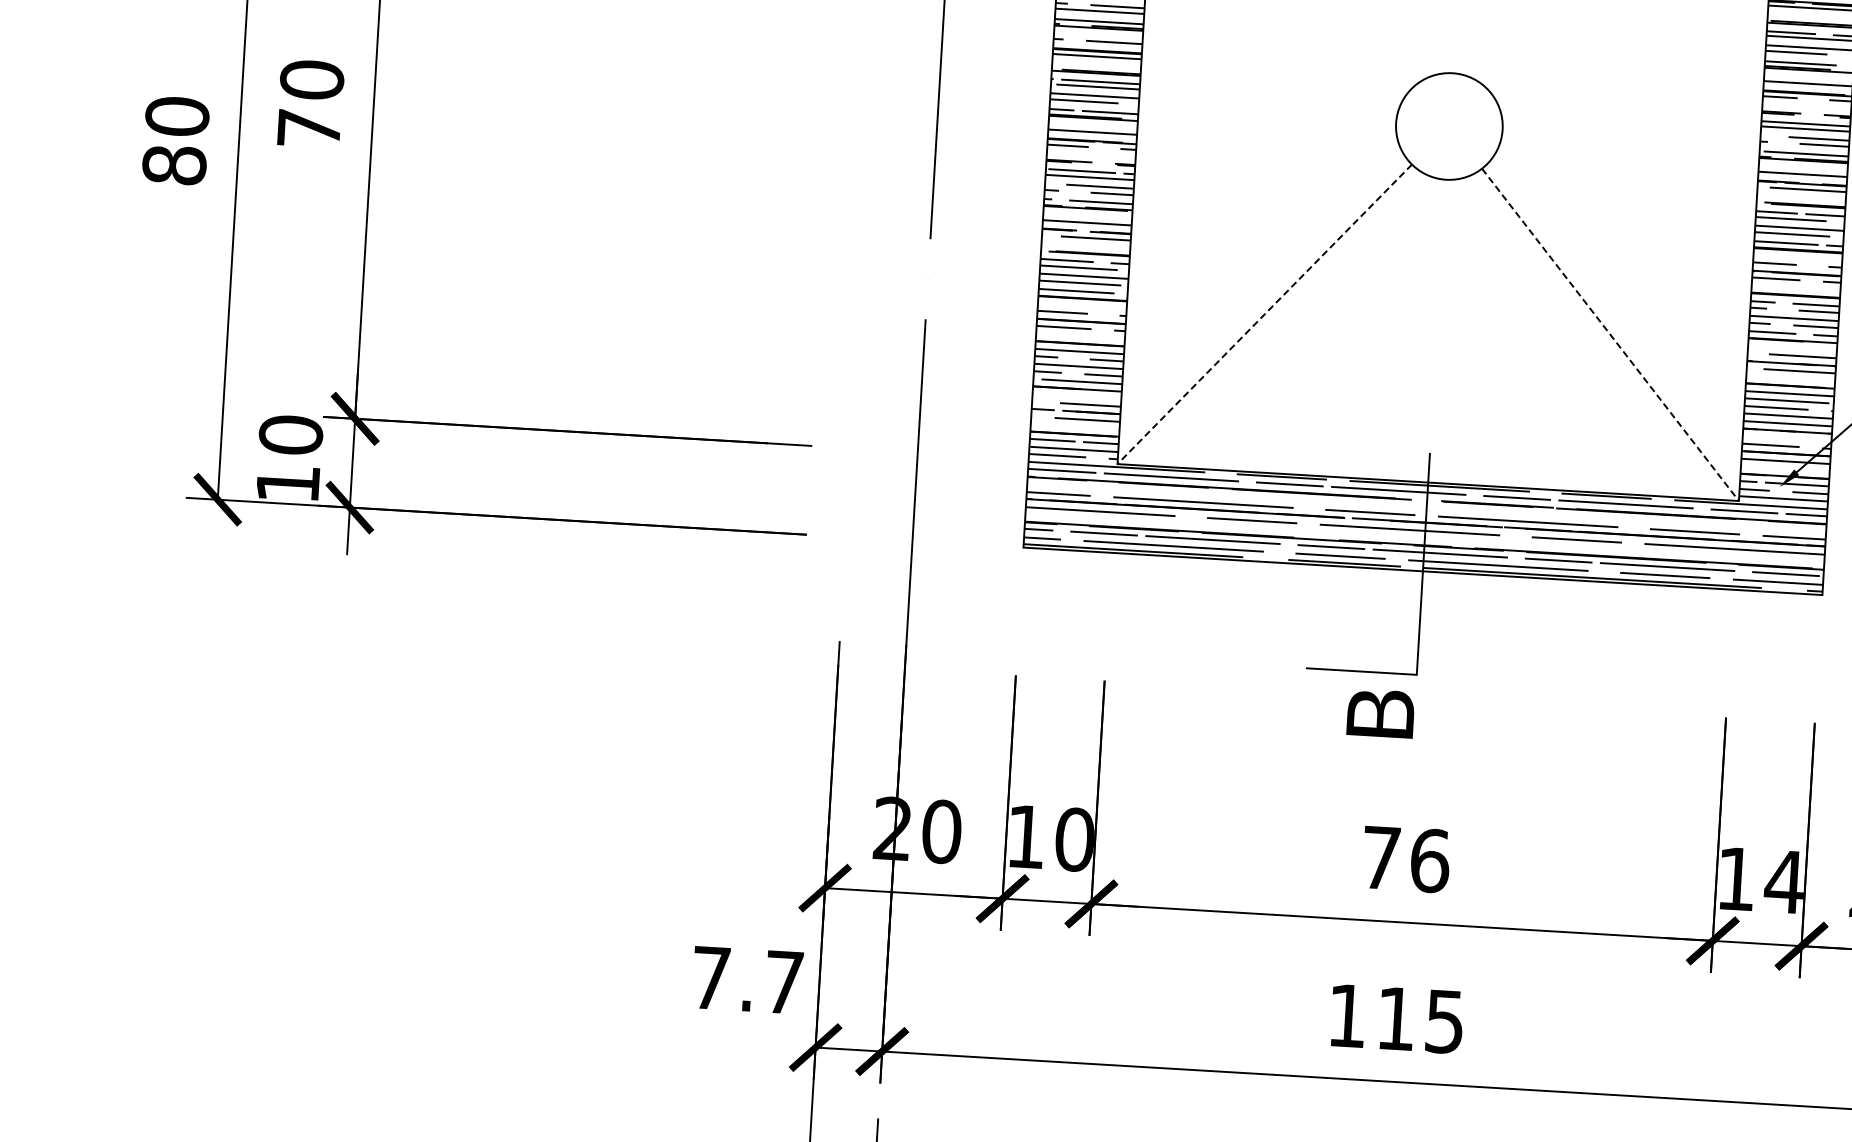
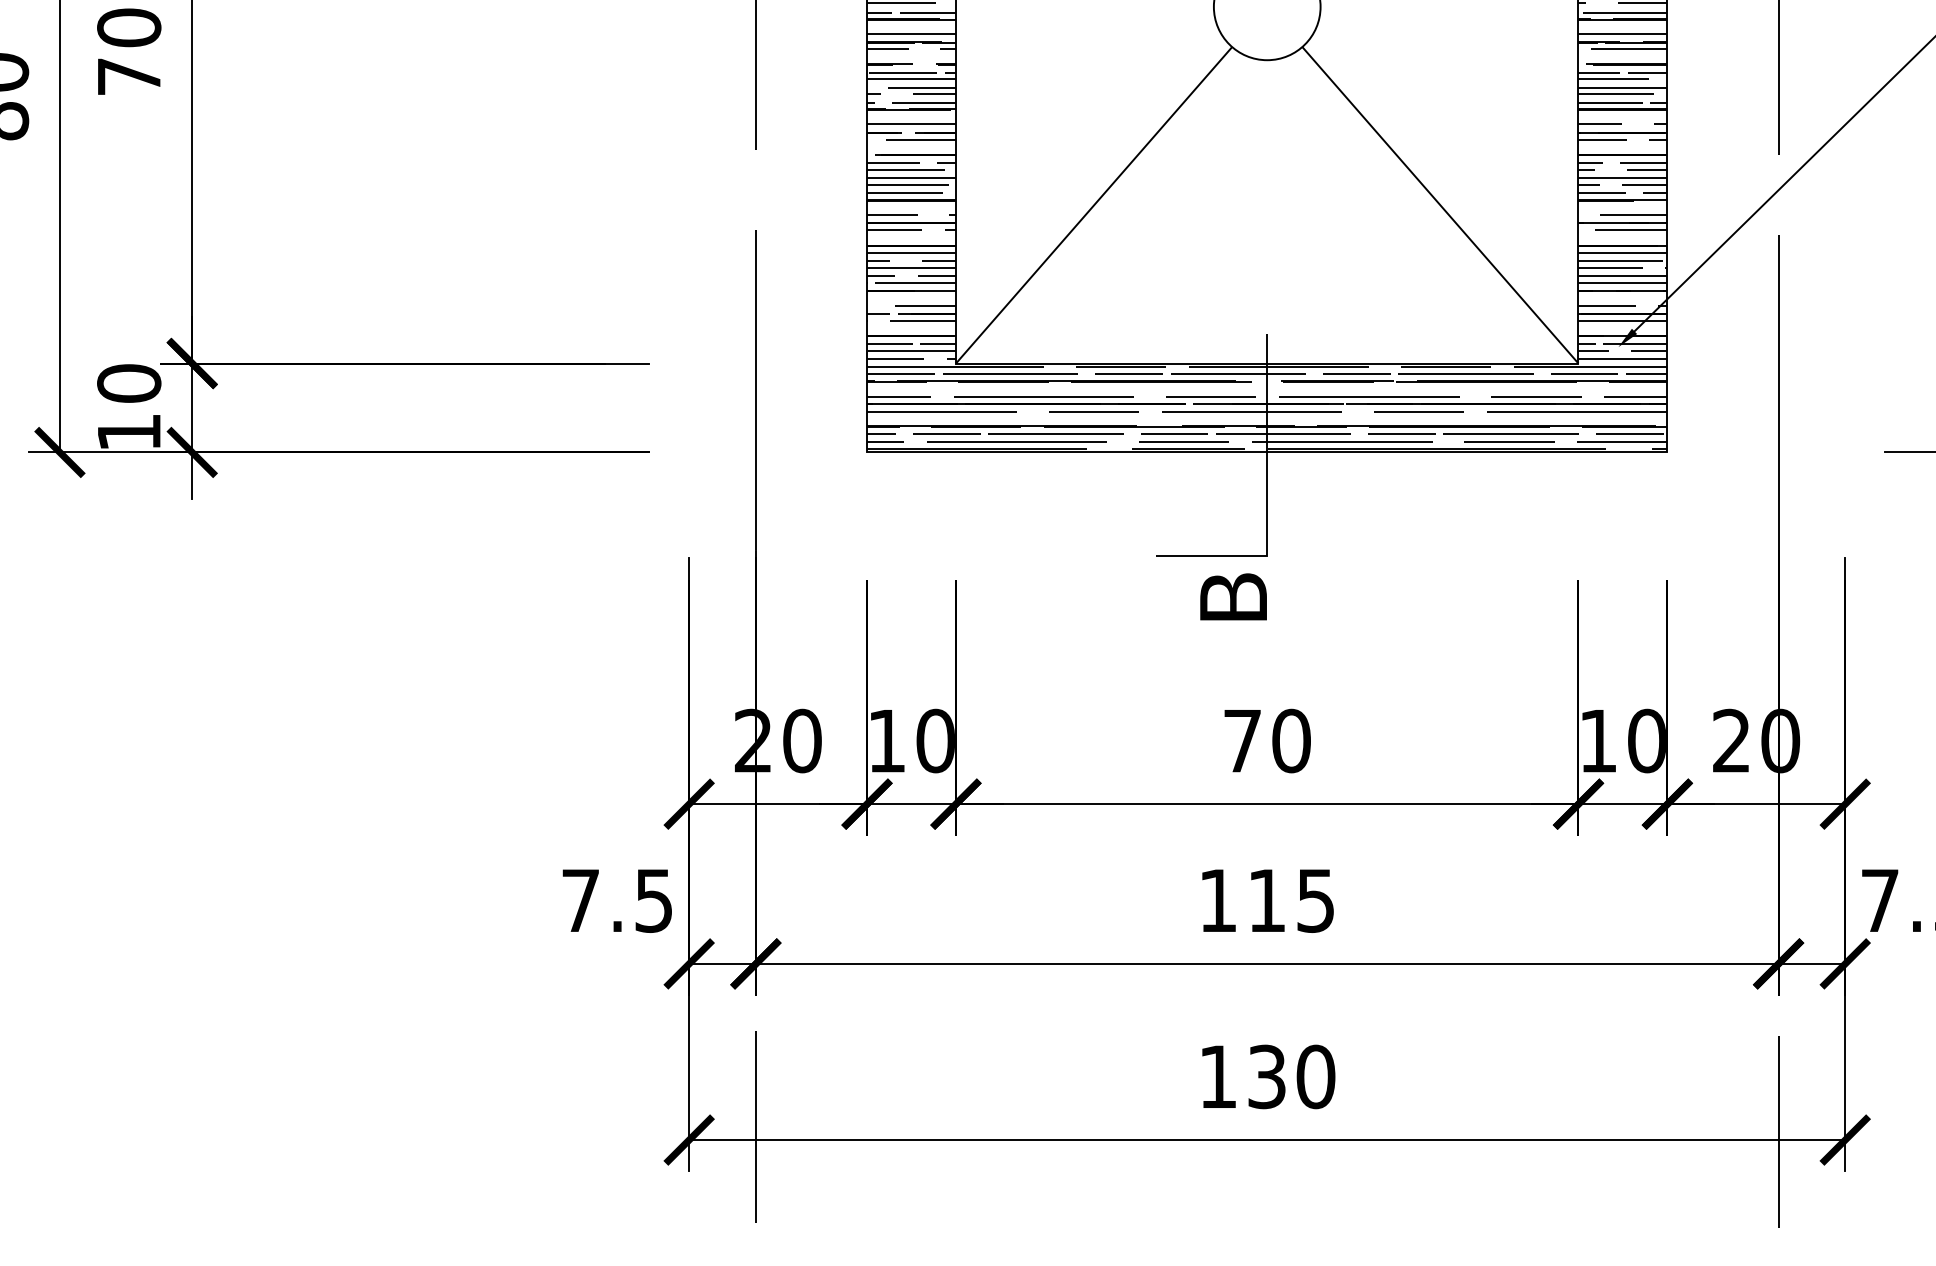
line: (1264, 314) -> (1093, 205), dashed -> solid
line: (1610, 335) -> (1440, 205), dashed -> solid
text: (1430, 860) -> (1291, 740), 76 -> 70
text: (1783, 881) -> (1645, 740), 14 -> 10
text: (783, 982) -> (653, 900), 7.7 -> 7.5

